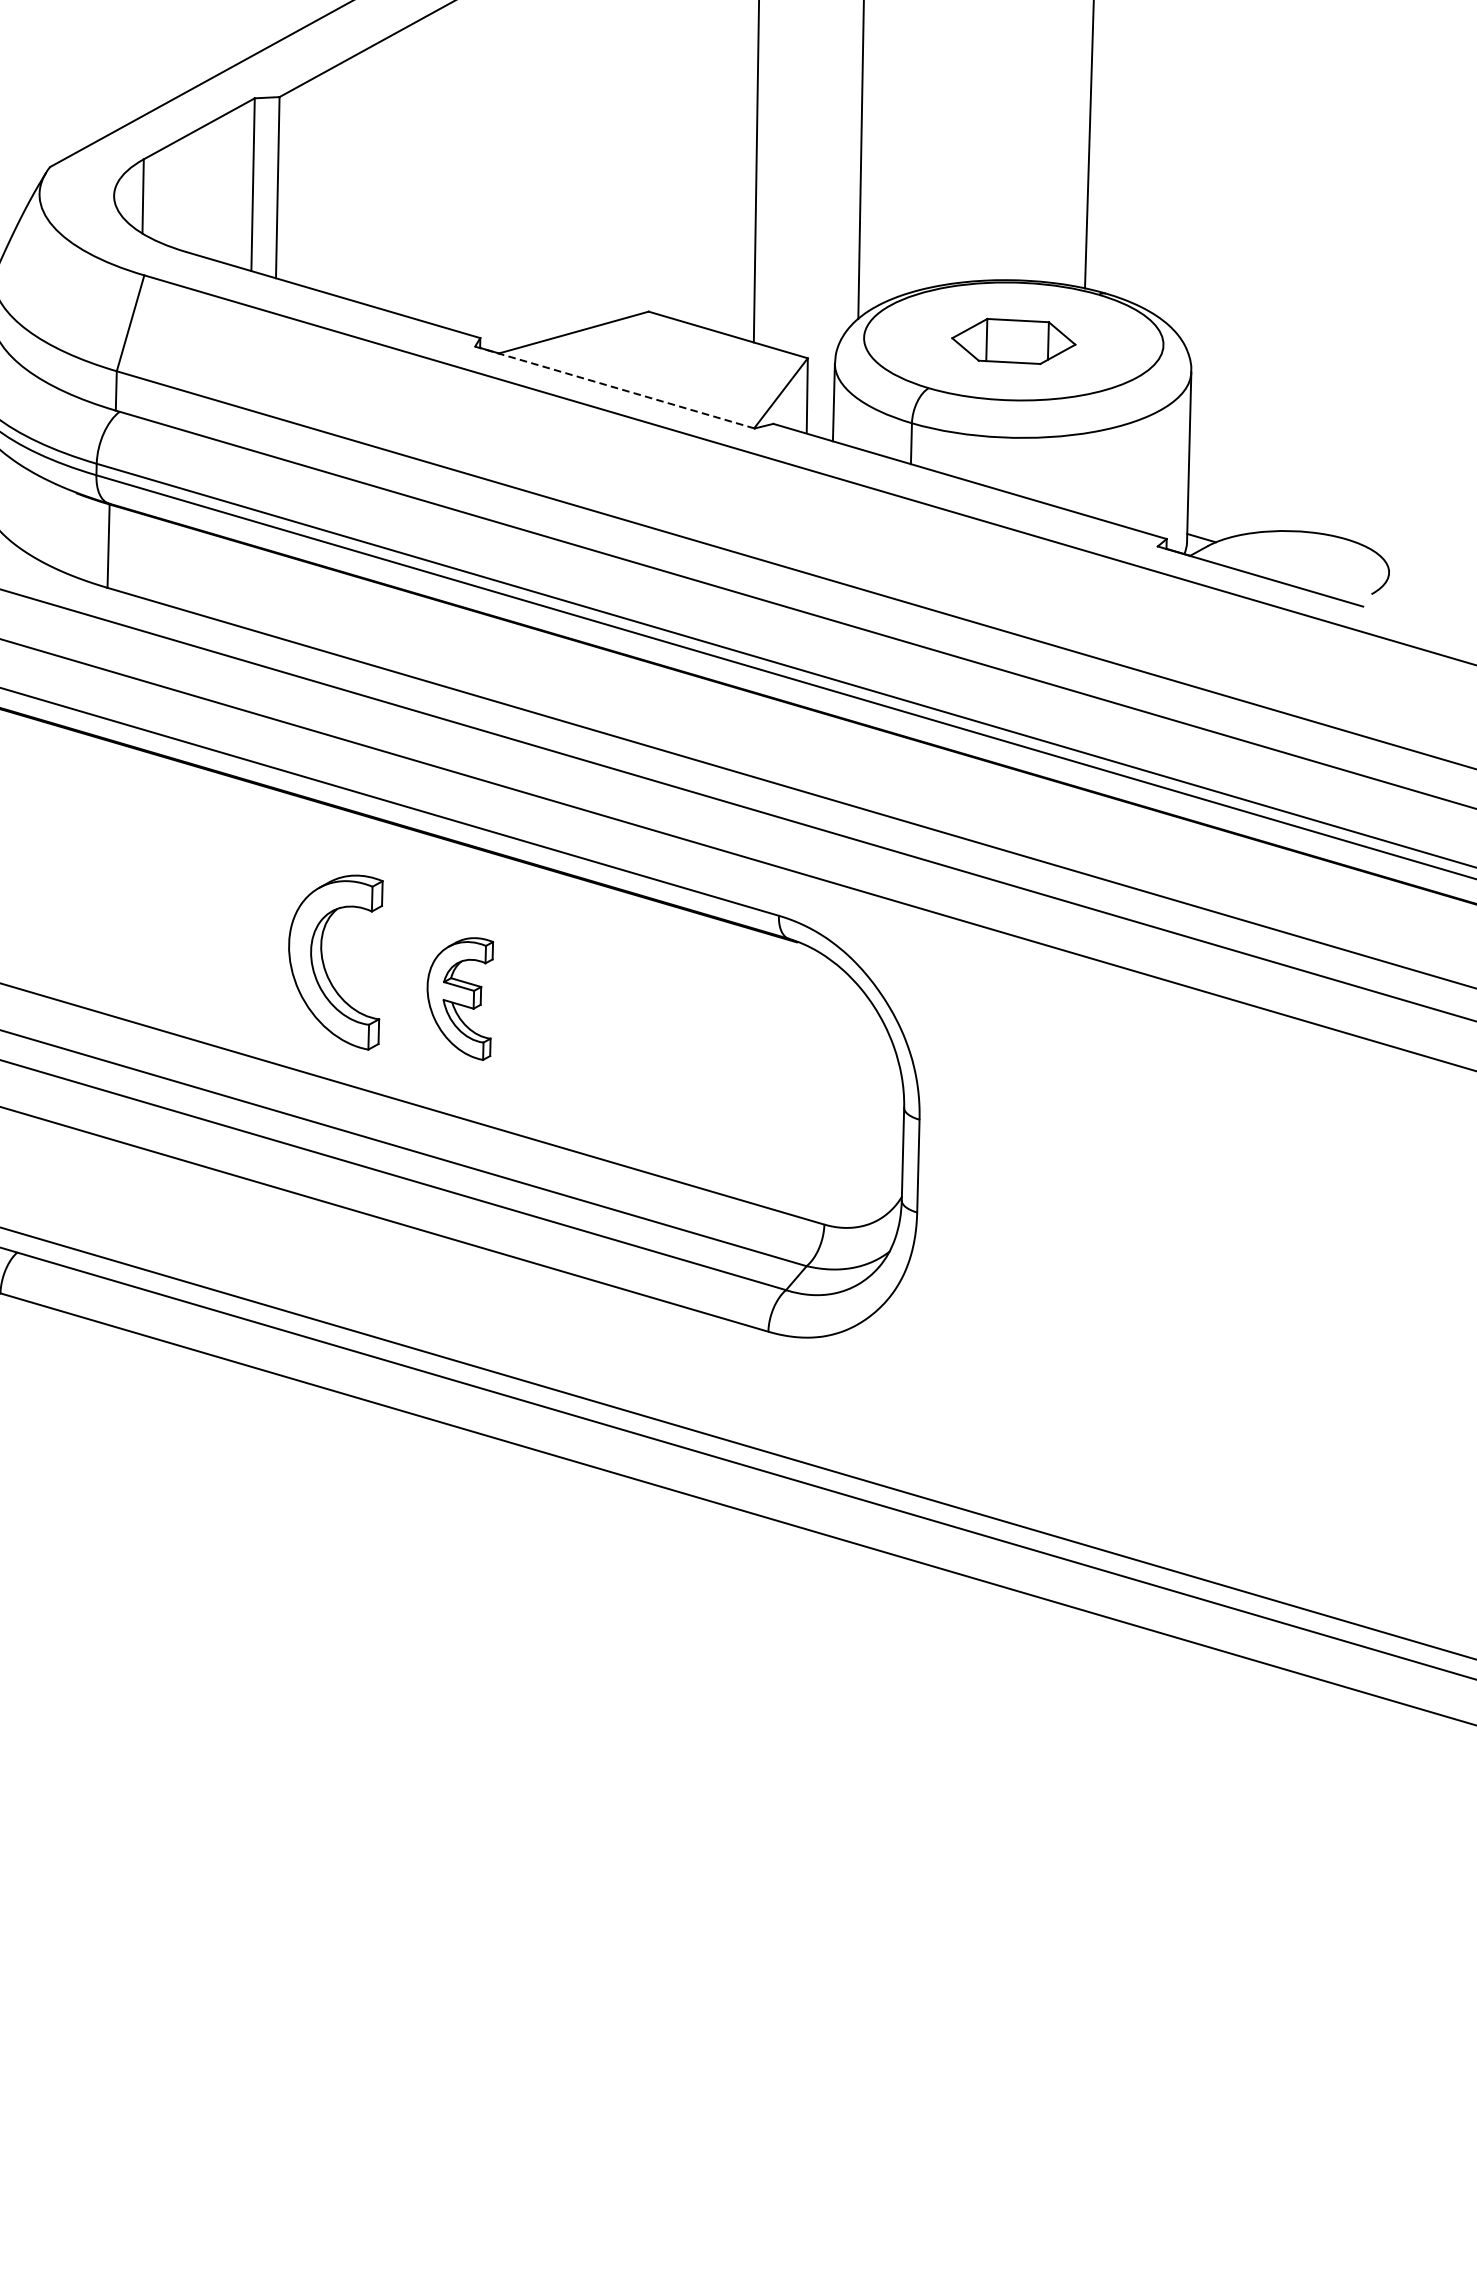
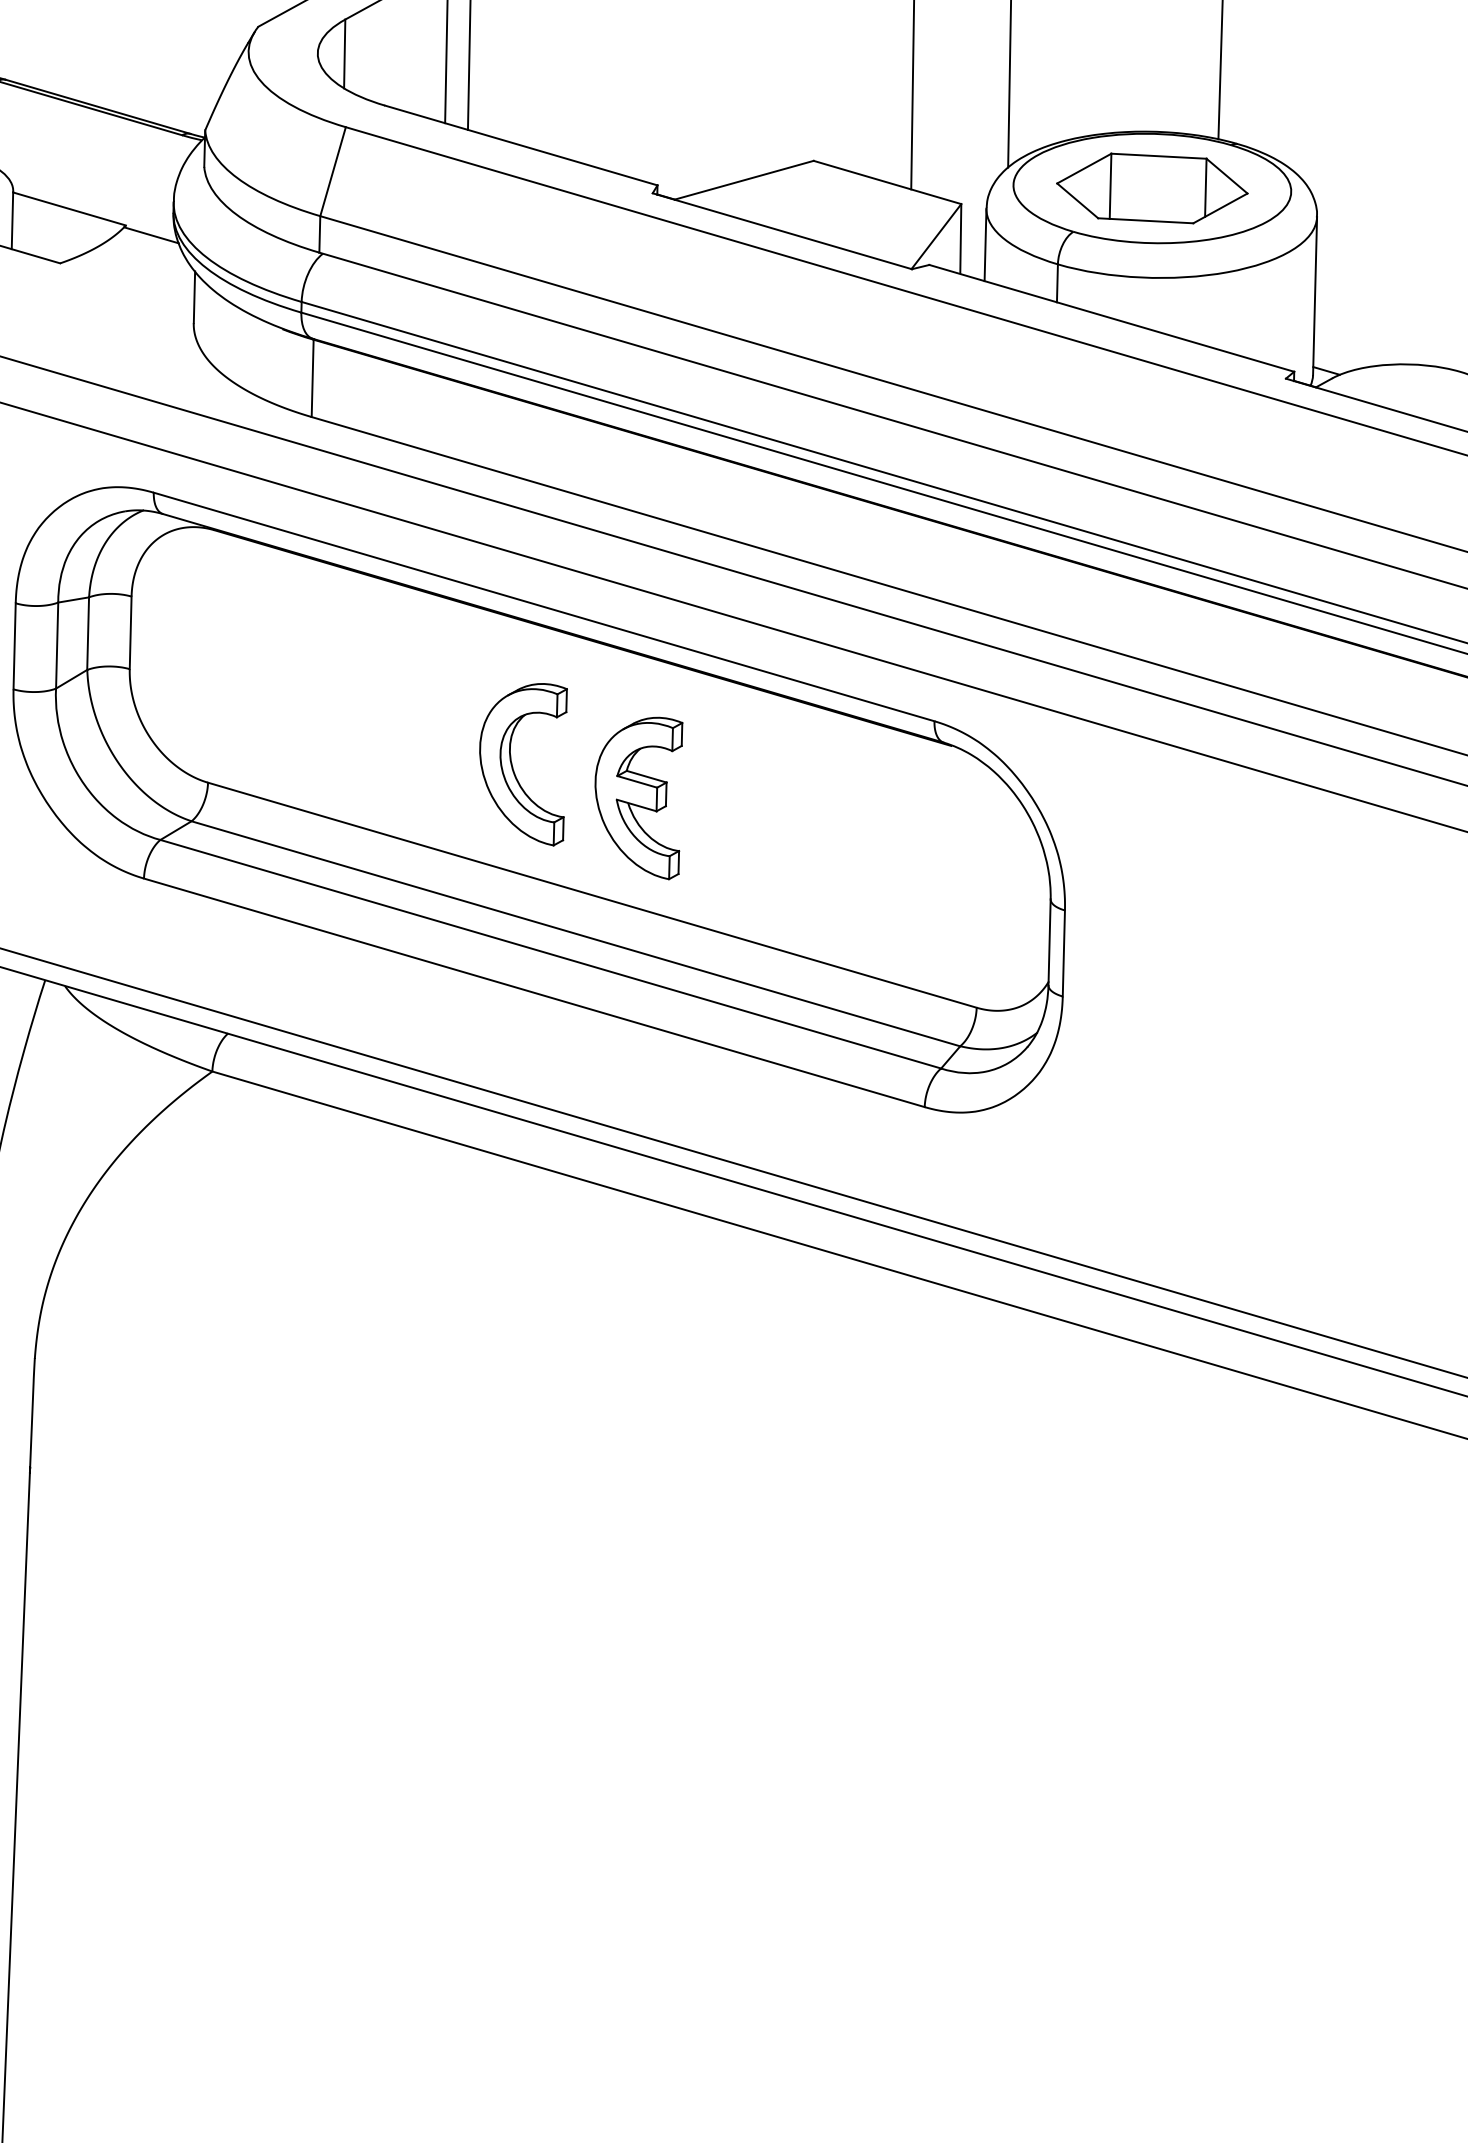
part: (1013, 341) -> (1152, 188), size x1.67
line: (613, 387) -> (781, 231), dashed -> solid
part: (459, 999) -> (638, 798), size x1.43

